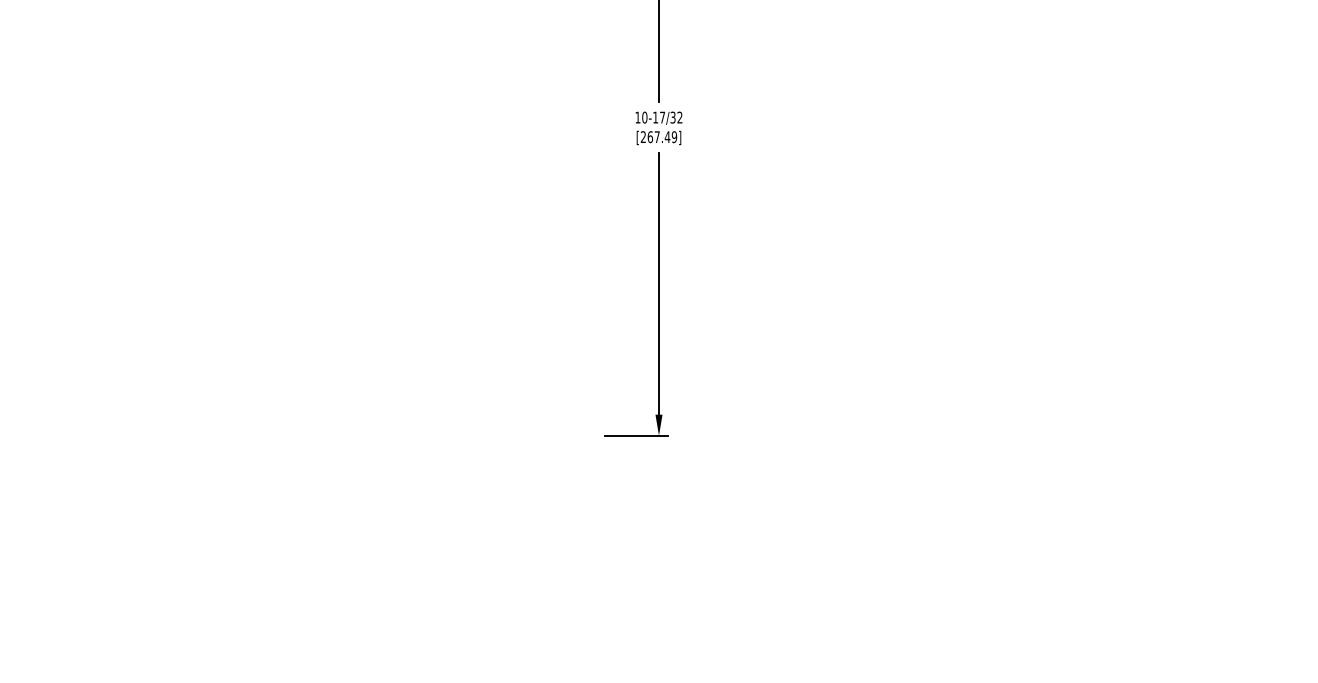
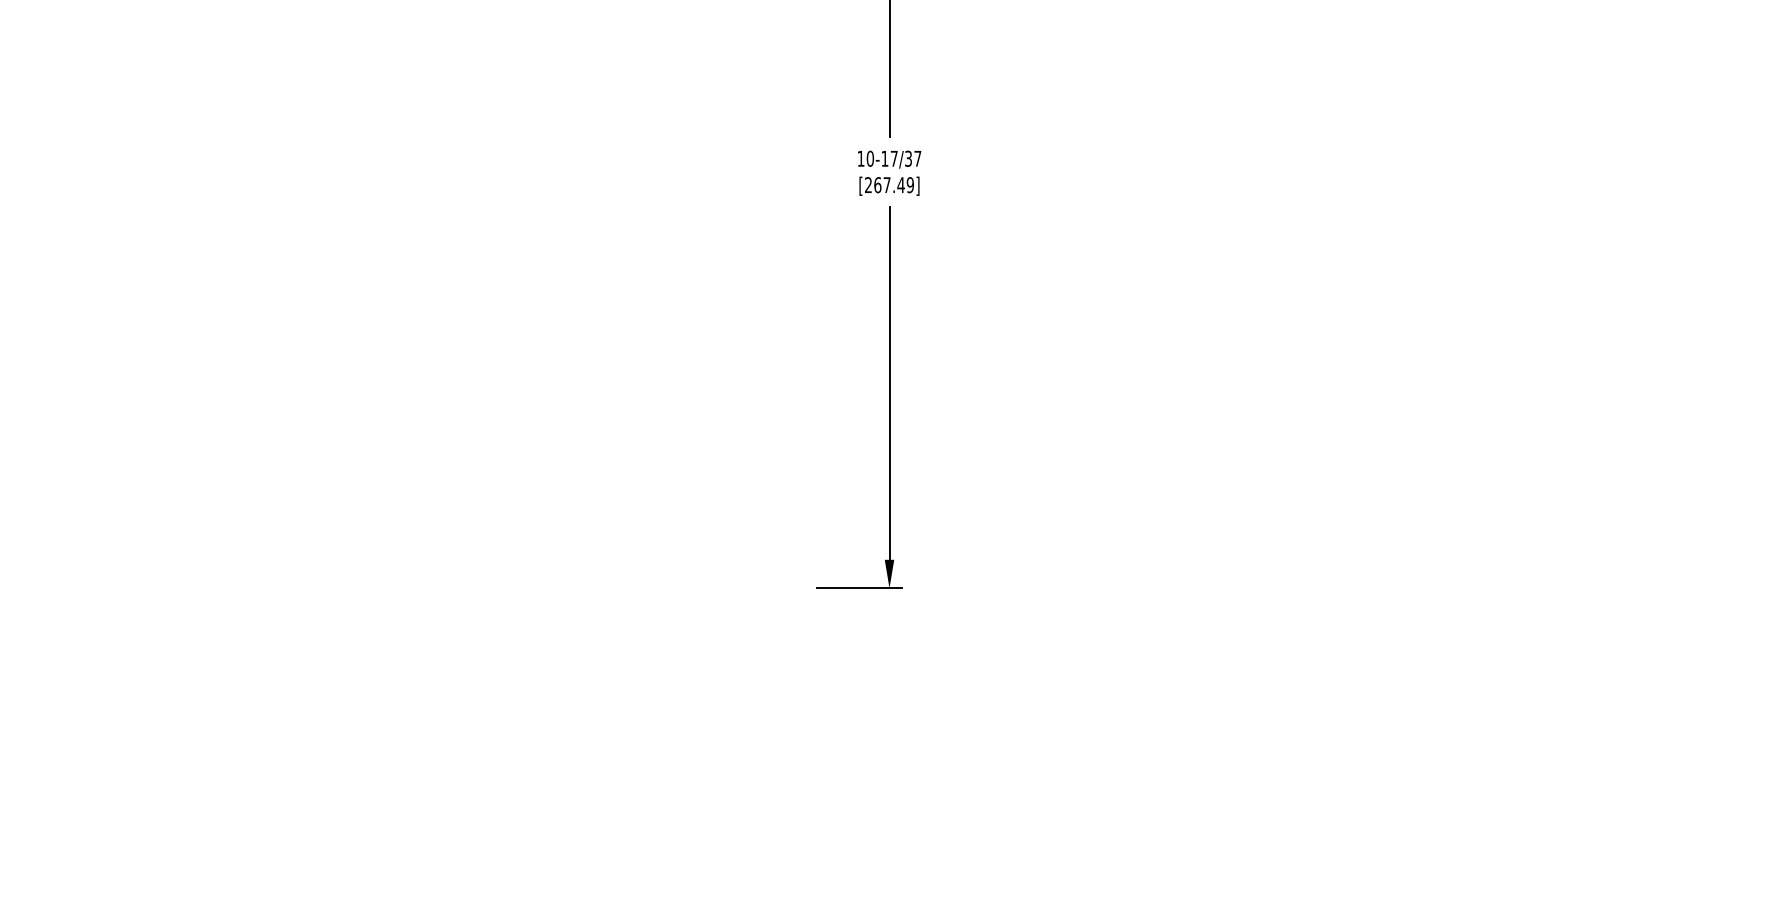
text: (679, 117) -> (917, 158), 10-17/32 -> 10-17/37

